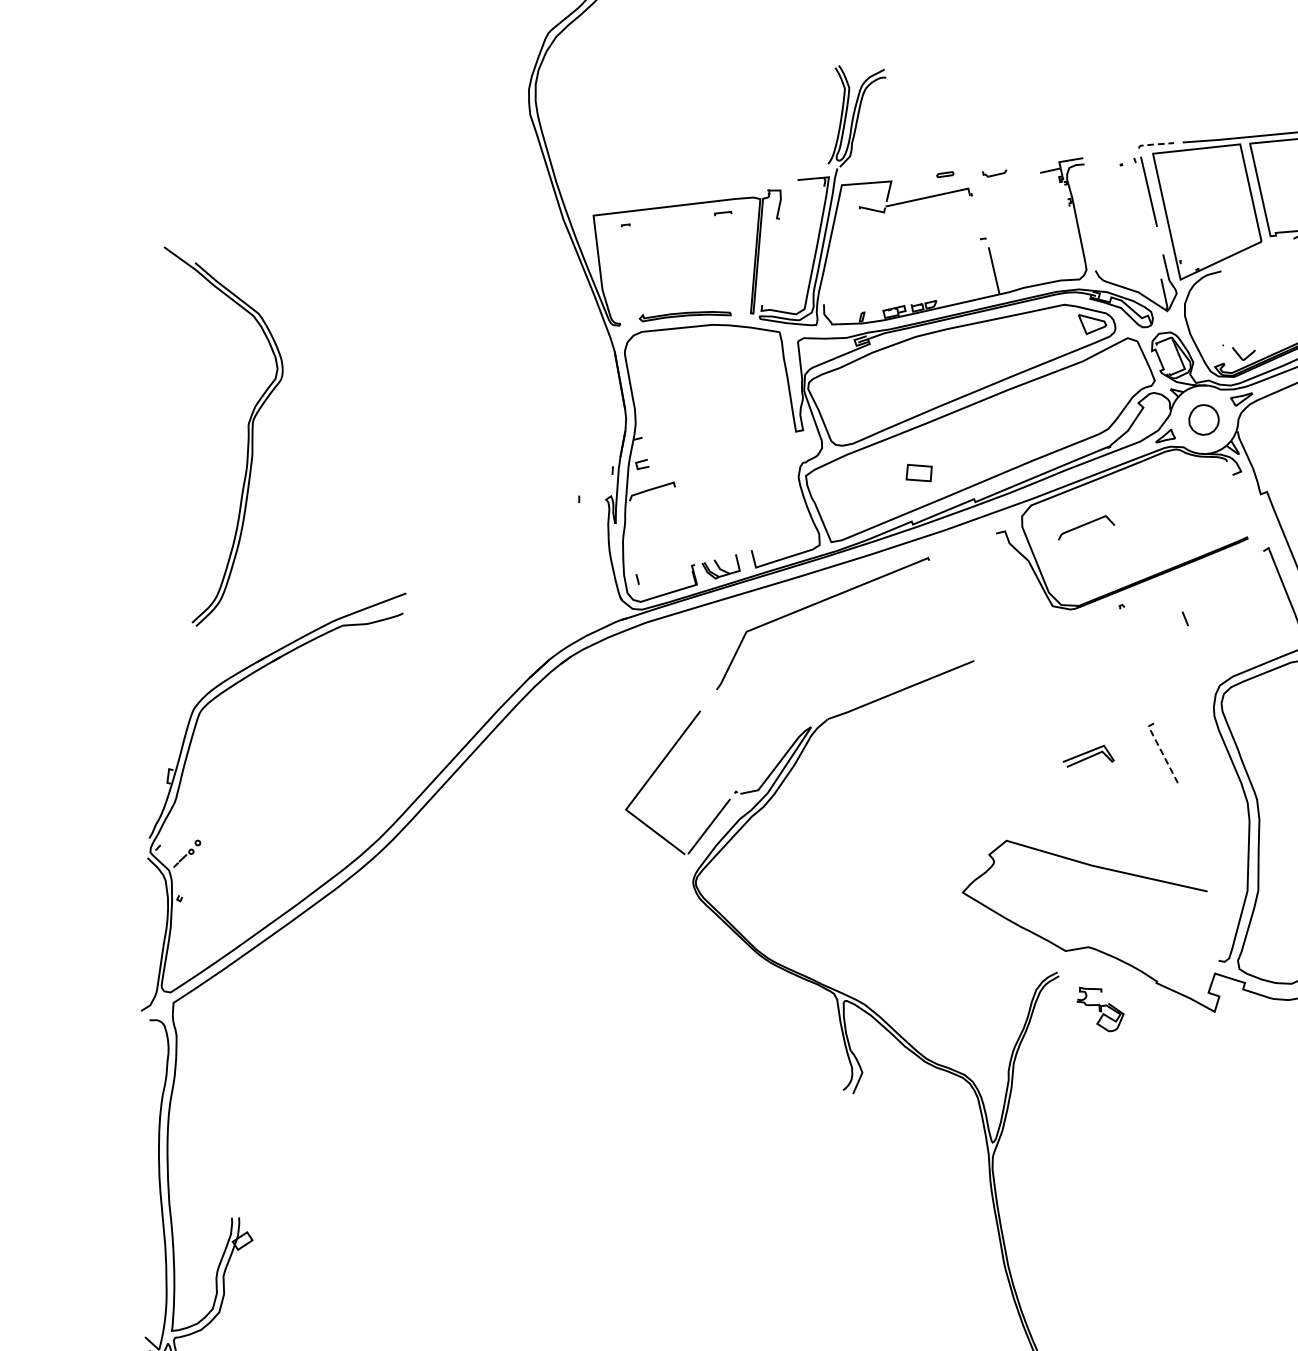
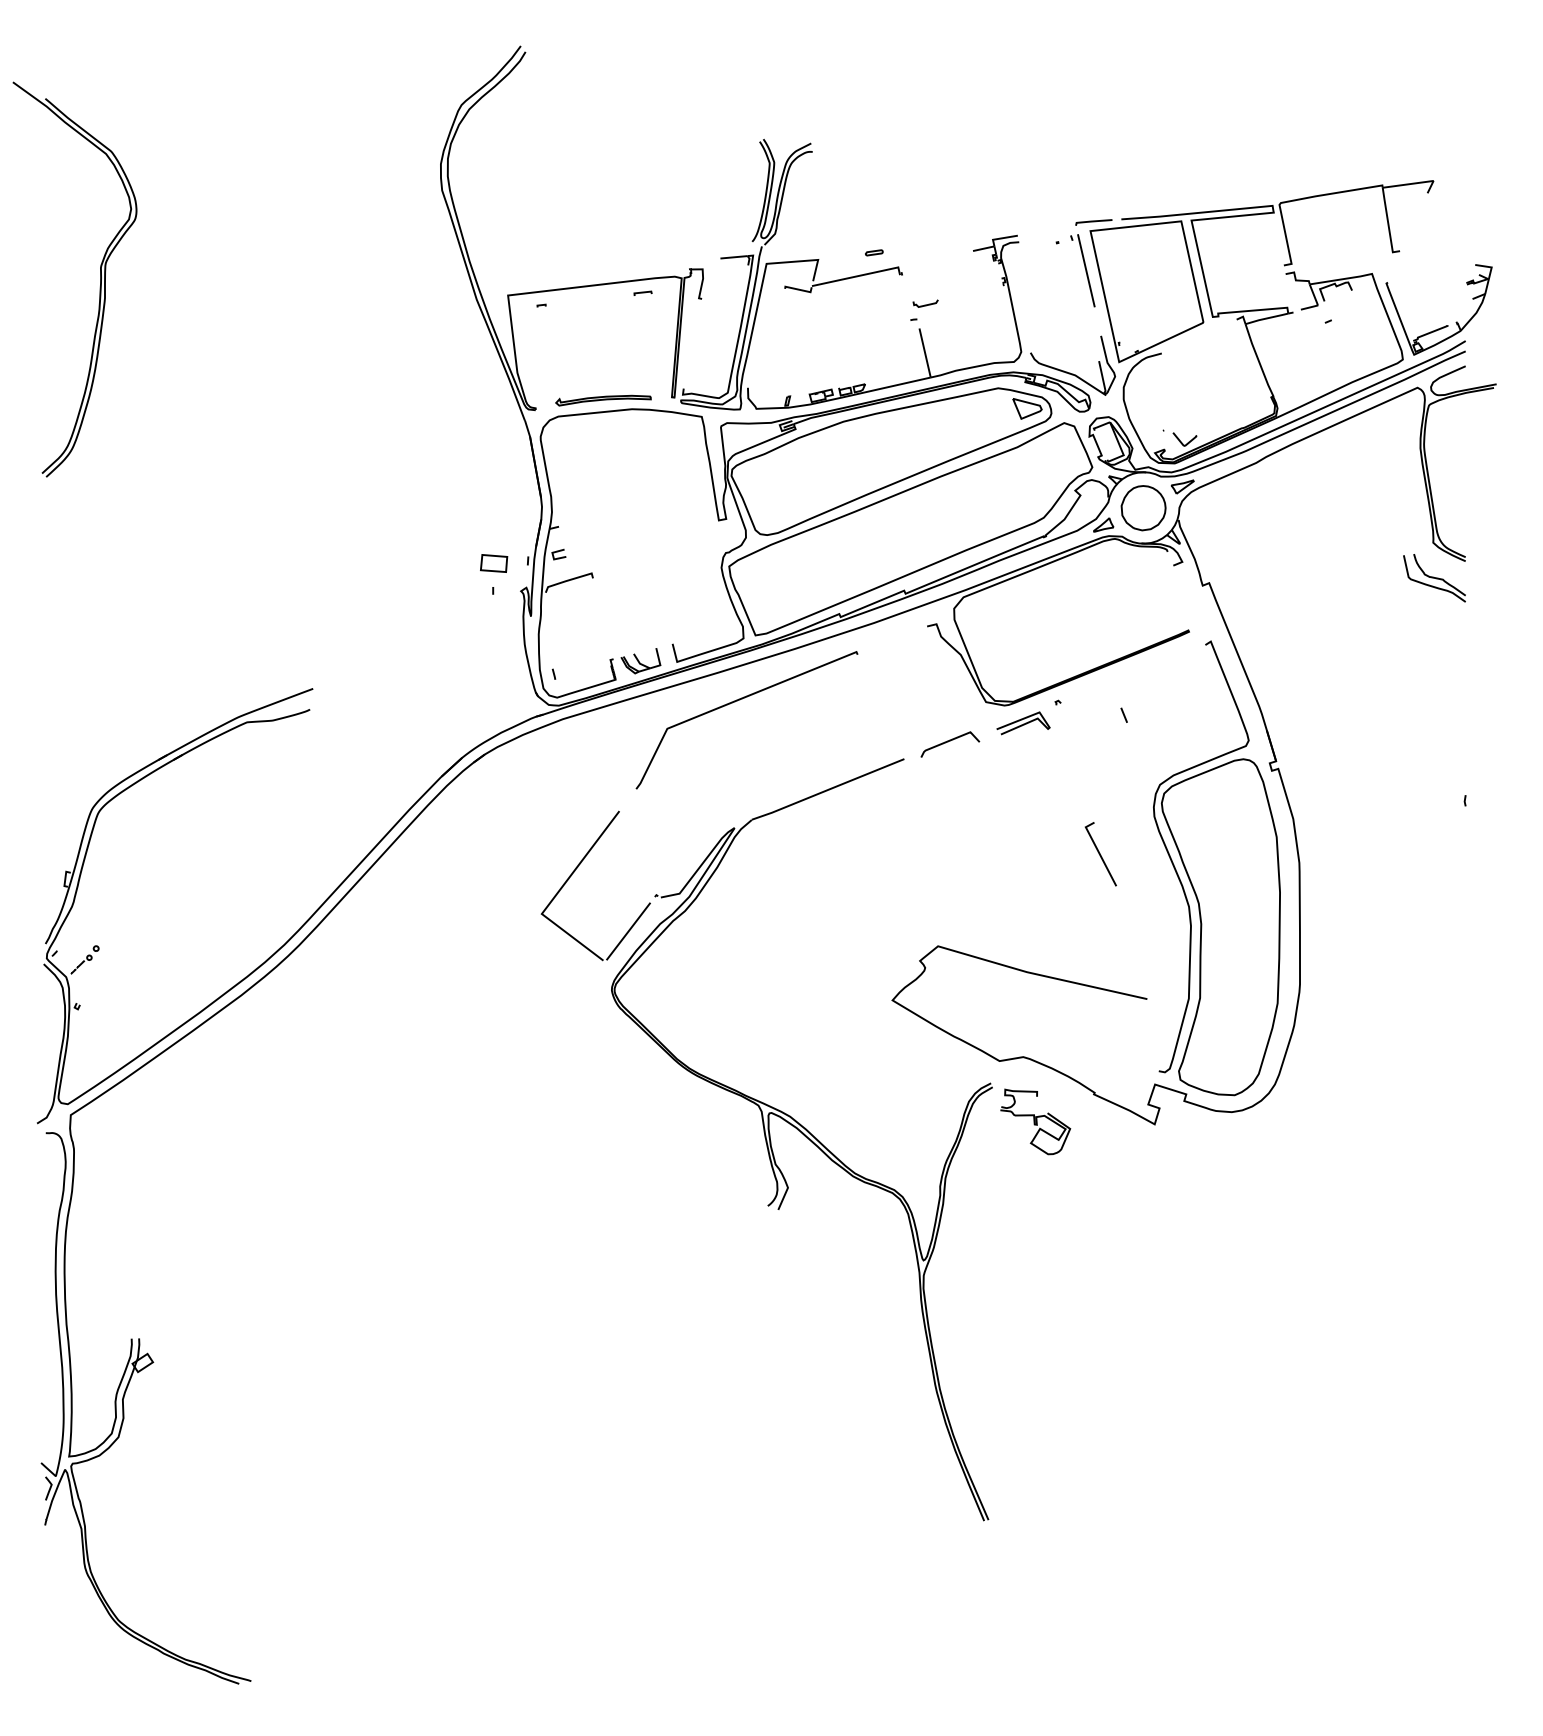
line: (1154, 144) -> (1092, 221), dashed -> solid
curve: (994, 174) -> (925, 304), moved
part: (1203, 420) -> (1143, 508), size x1.43
part: (248, 436) -> (100, 279), moved
part: (919, 473) -> (494, 563), moved
curve: (1084, 525) -> (948, 742), moved
line: (1160, 749) -> (1098, 851), dashed -> solid
curve: (1088, 756) -> (1023, 723), moved
part: (1100, 1009) -> (1035, 1121), size x1.43

